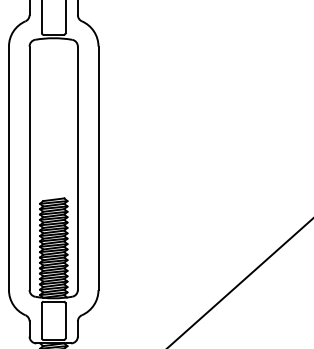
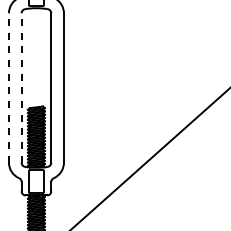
line: (8, 169) -> (8, 88), solid -> dashed
line: (29, 169) -> (21, 88), solid -> dashed

